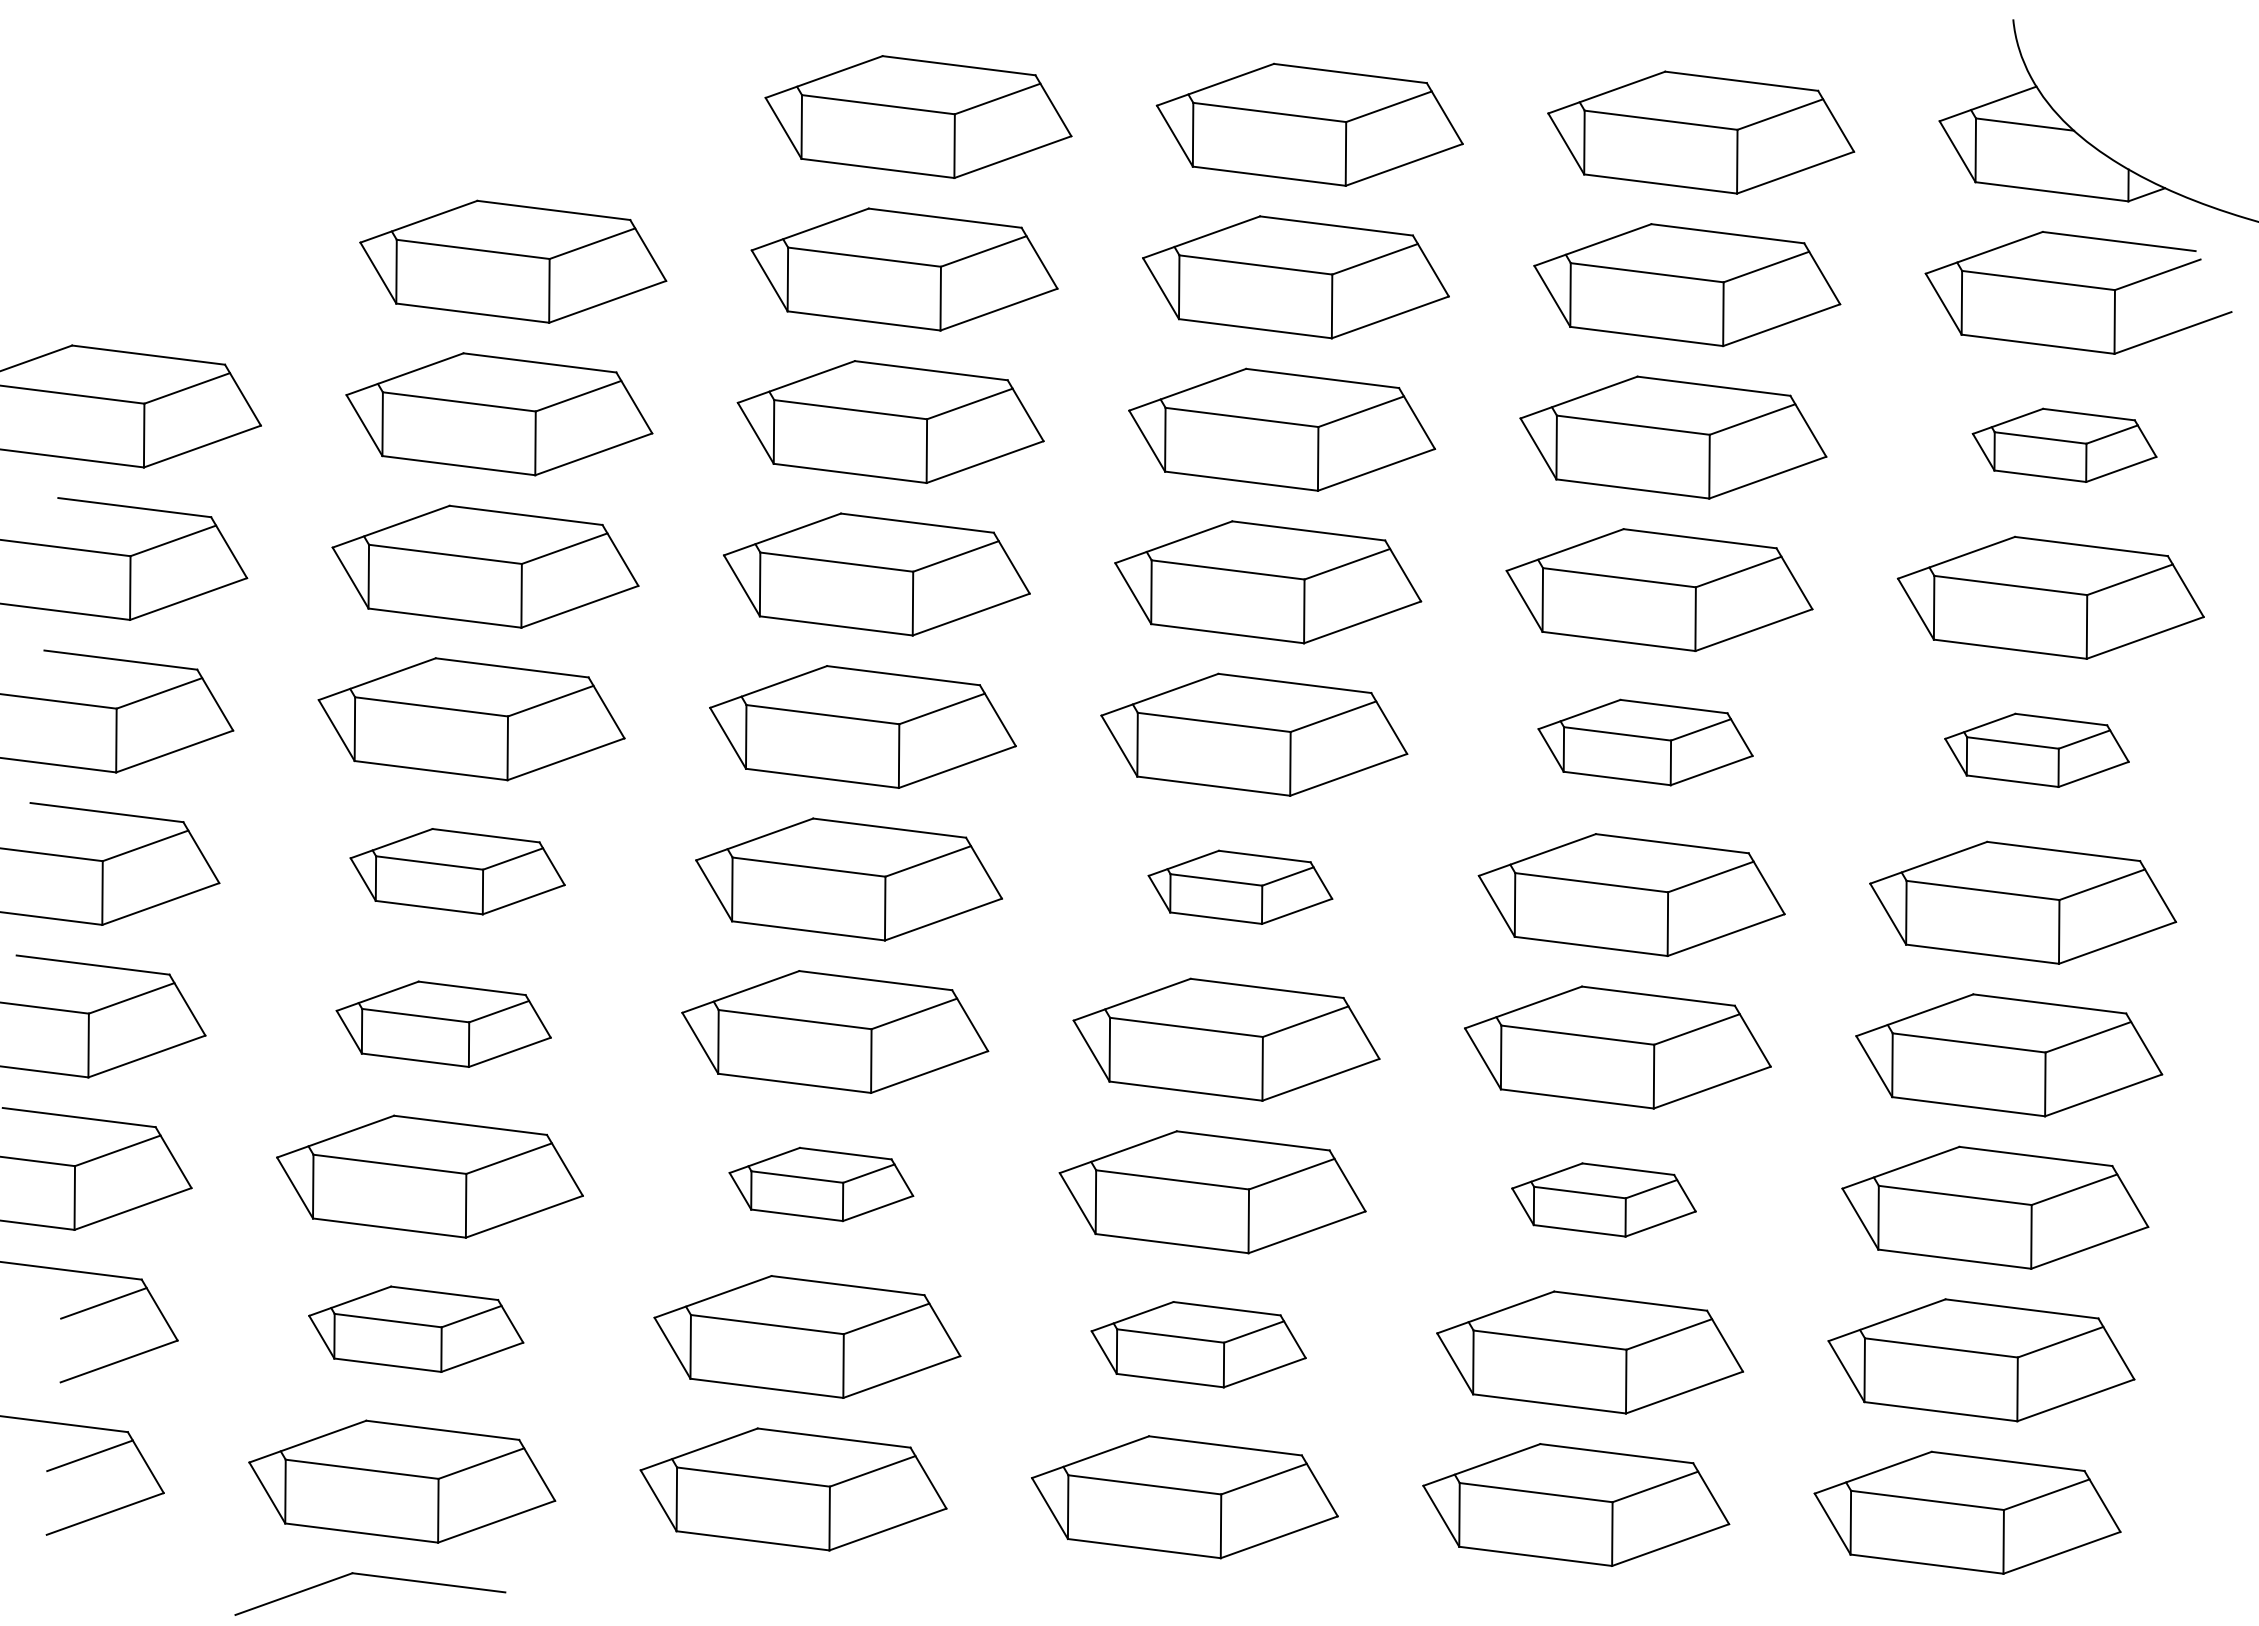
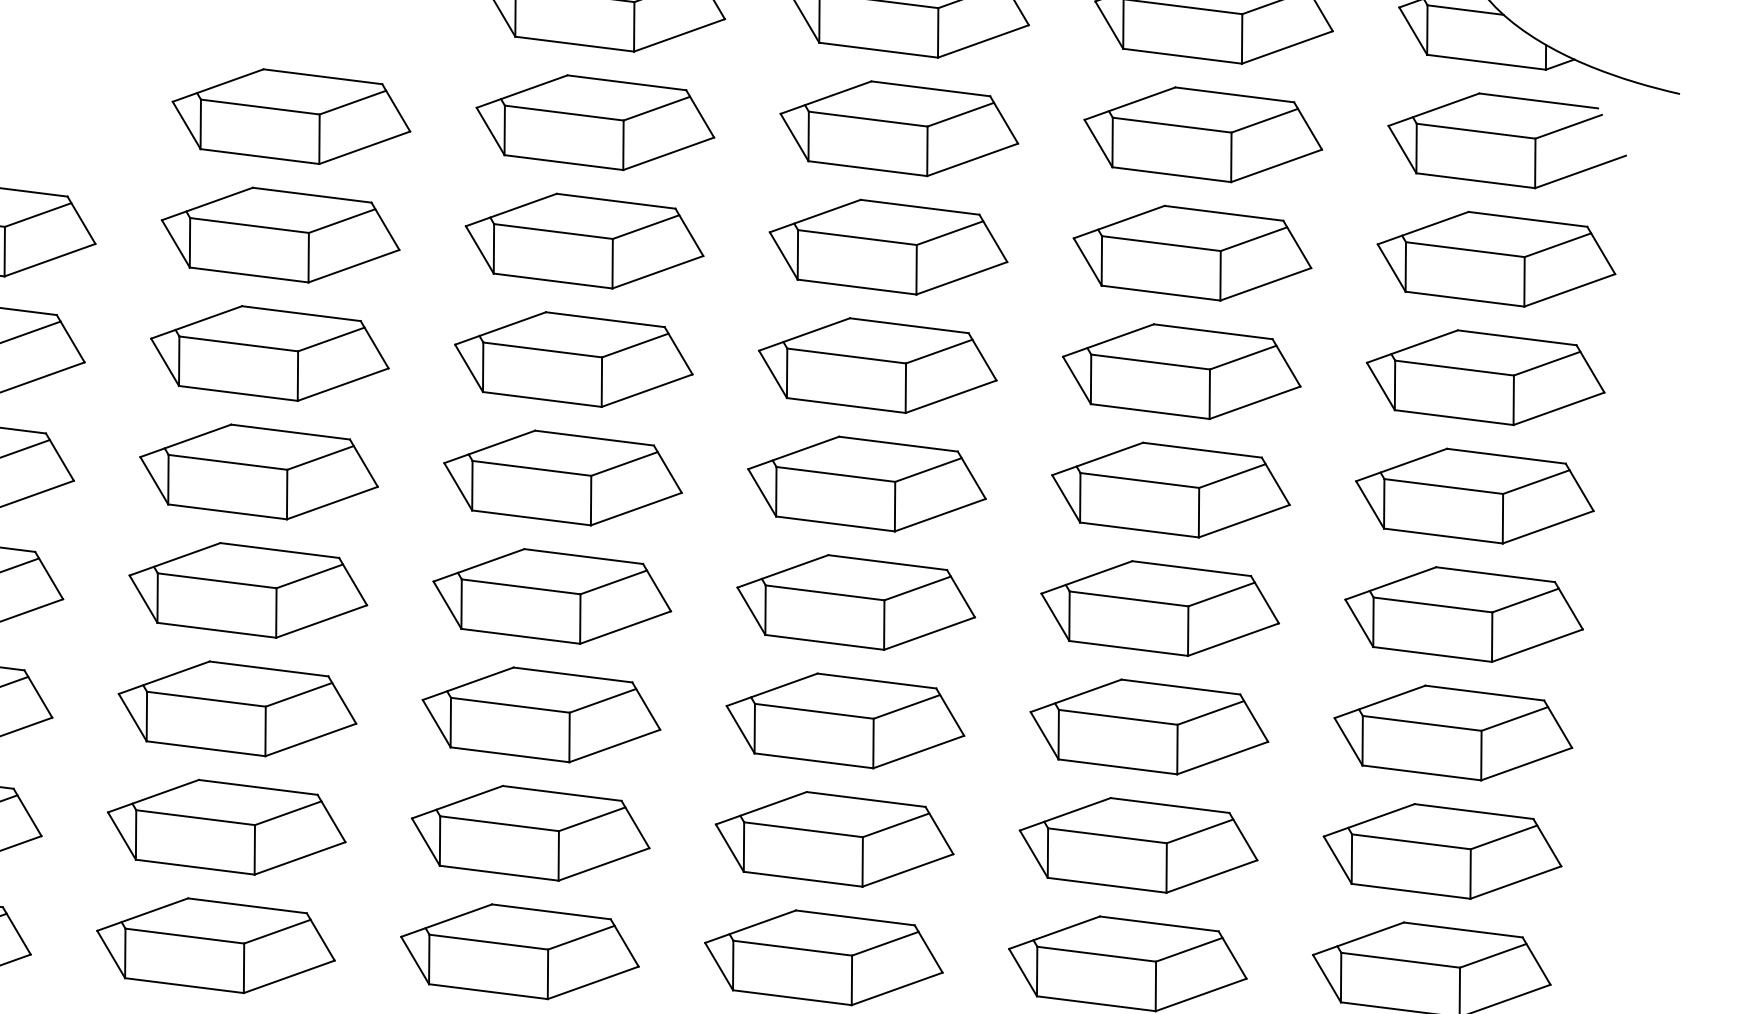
part: (2064, 445) -> (1496, 259), size x1.67
part: (1645, 742) -> (1170, 490), size x1.43
part: (2036, 750) -> (1474, 496), size x1.67
part: (457, 871) -> (248, 590), size x1.43
part: (1240, 887) -> (856, 602), size x1.67
part: (443, 1024) -> (237, 709), size x1.43
part: (821, 1184) -> (530, 833), size x1.67
part: (1603, 1199) -> (1138, 844), size x1.67
part: (416, 1329) -> (216, 945), size x1.43
part: (1198, 1344) -> (823, 957), size x1.43

